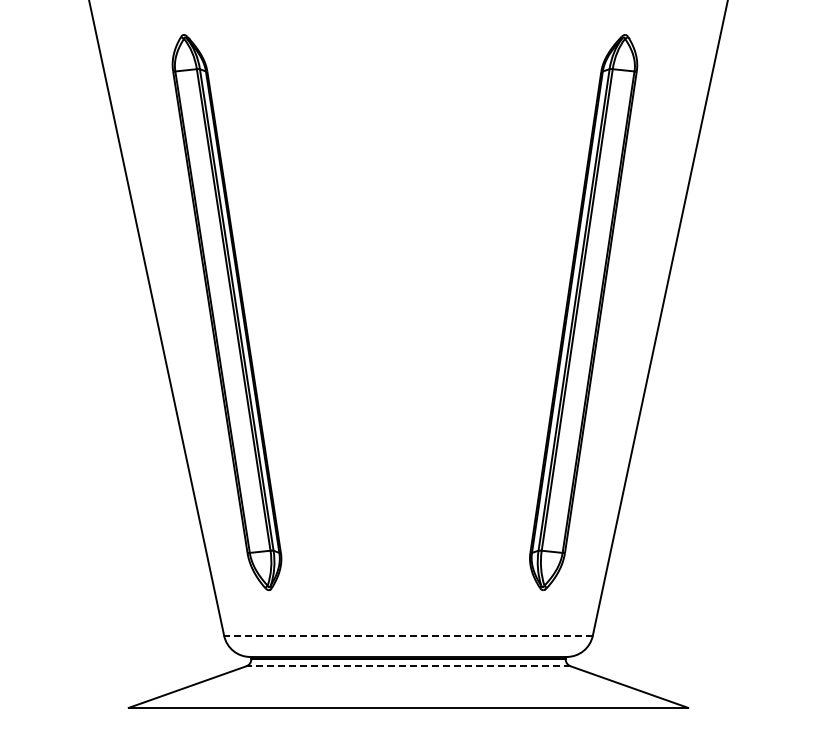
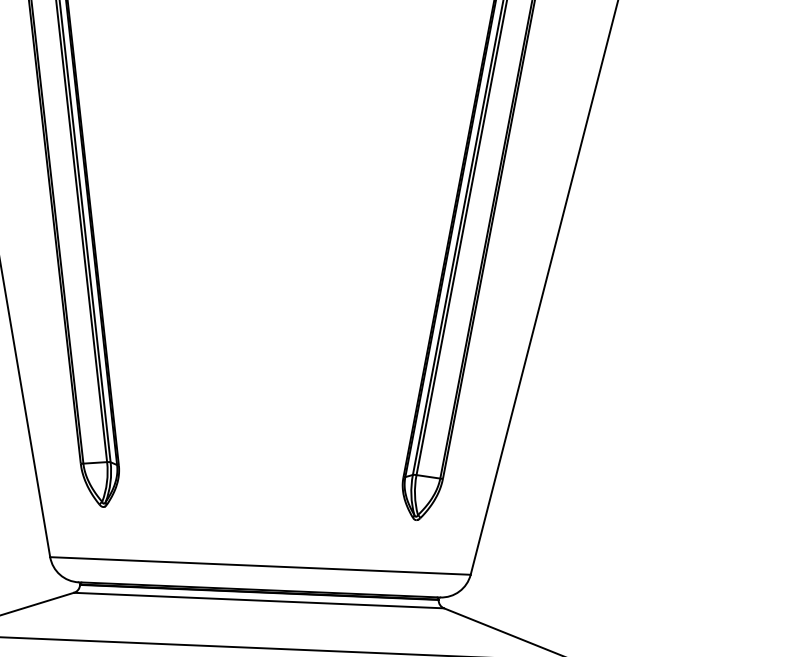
line: (408, 635) -> (260, 565), dashed -> solid
line: (408, 666) -> (259, 600), dashed -> solid

